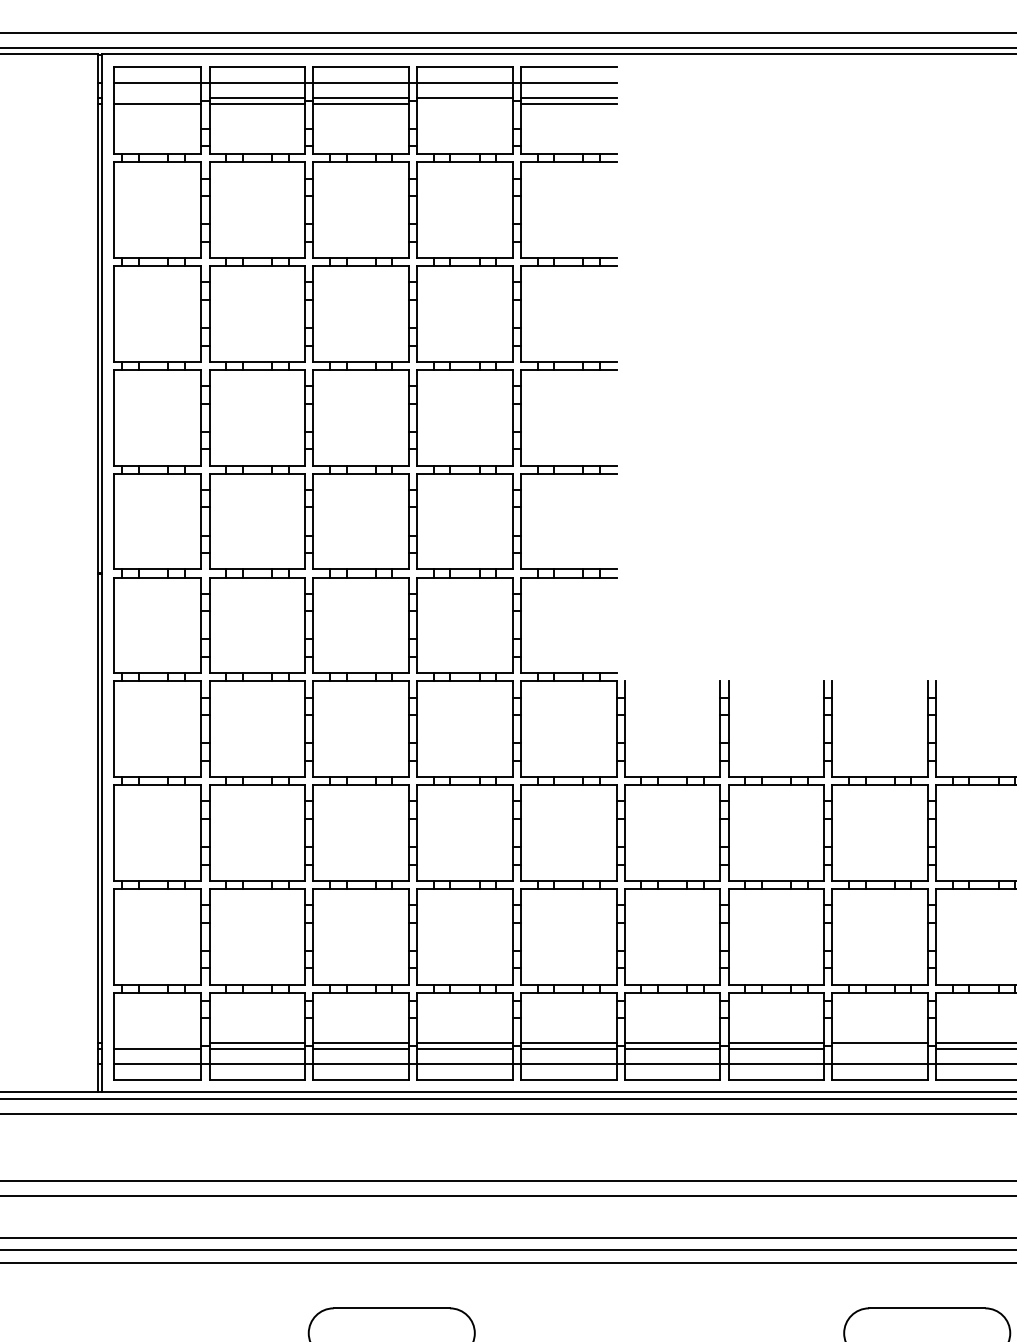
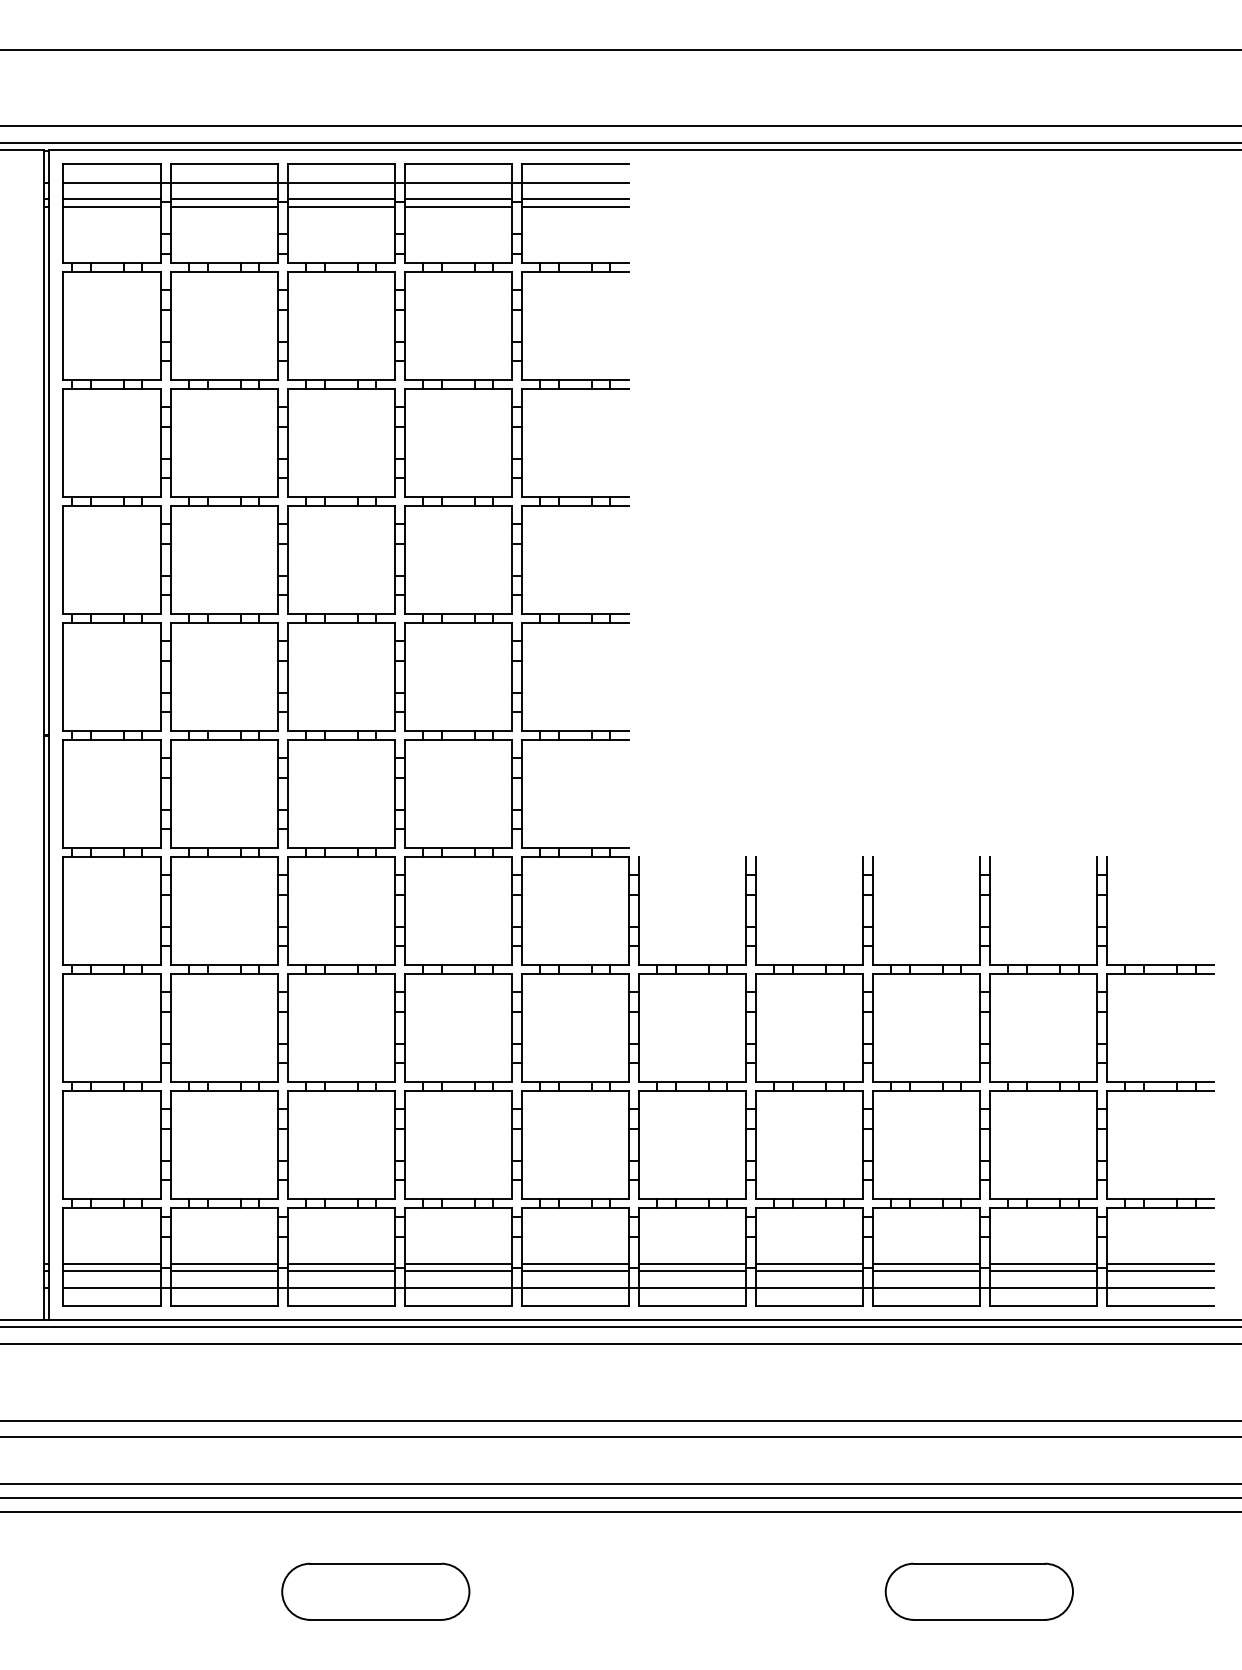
line: (157, 98) -> (111, 199), added
line: (465, 104) -> (458, 206), added
line: (157, 1042) -> (111, 1264), added
line: (880, 1049) -> (926, 1271), added

